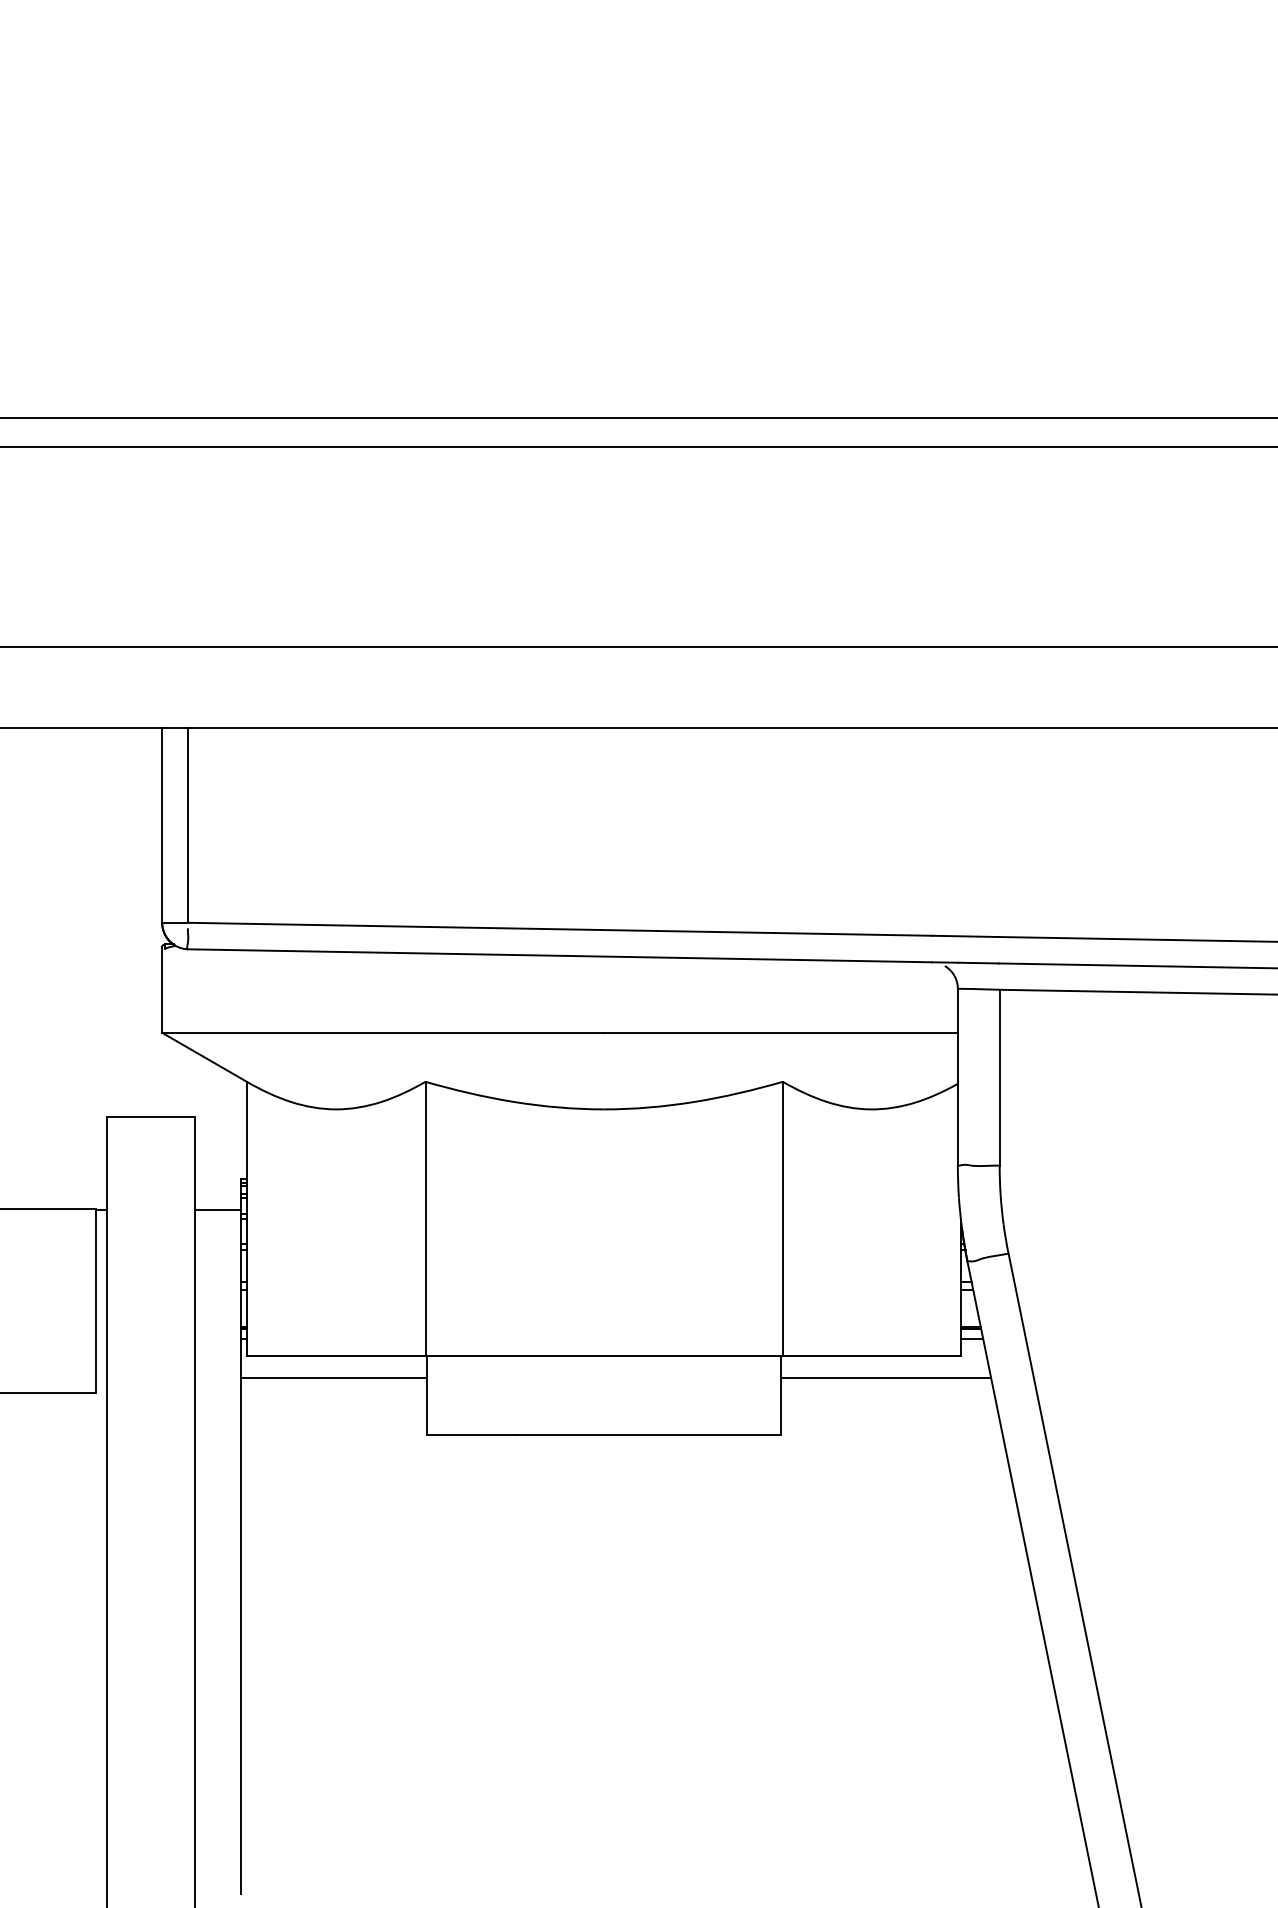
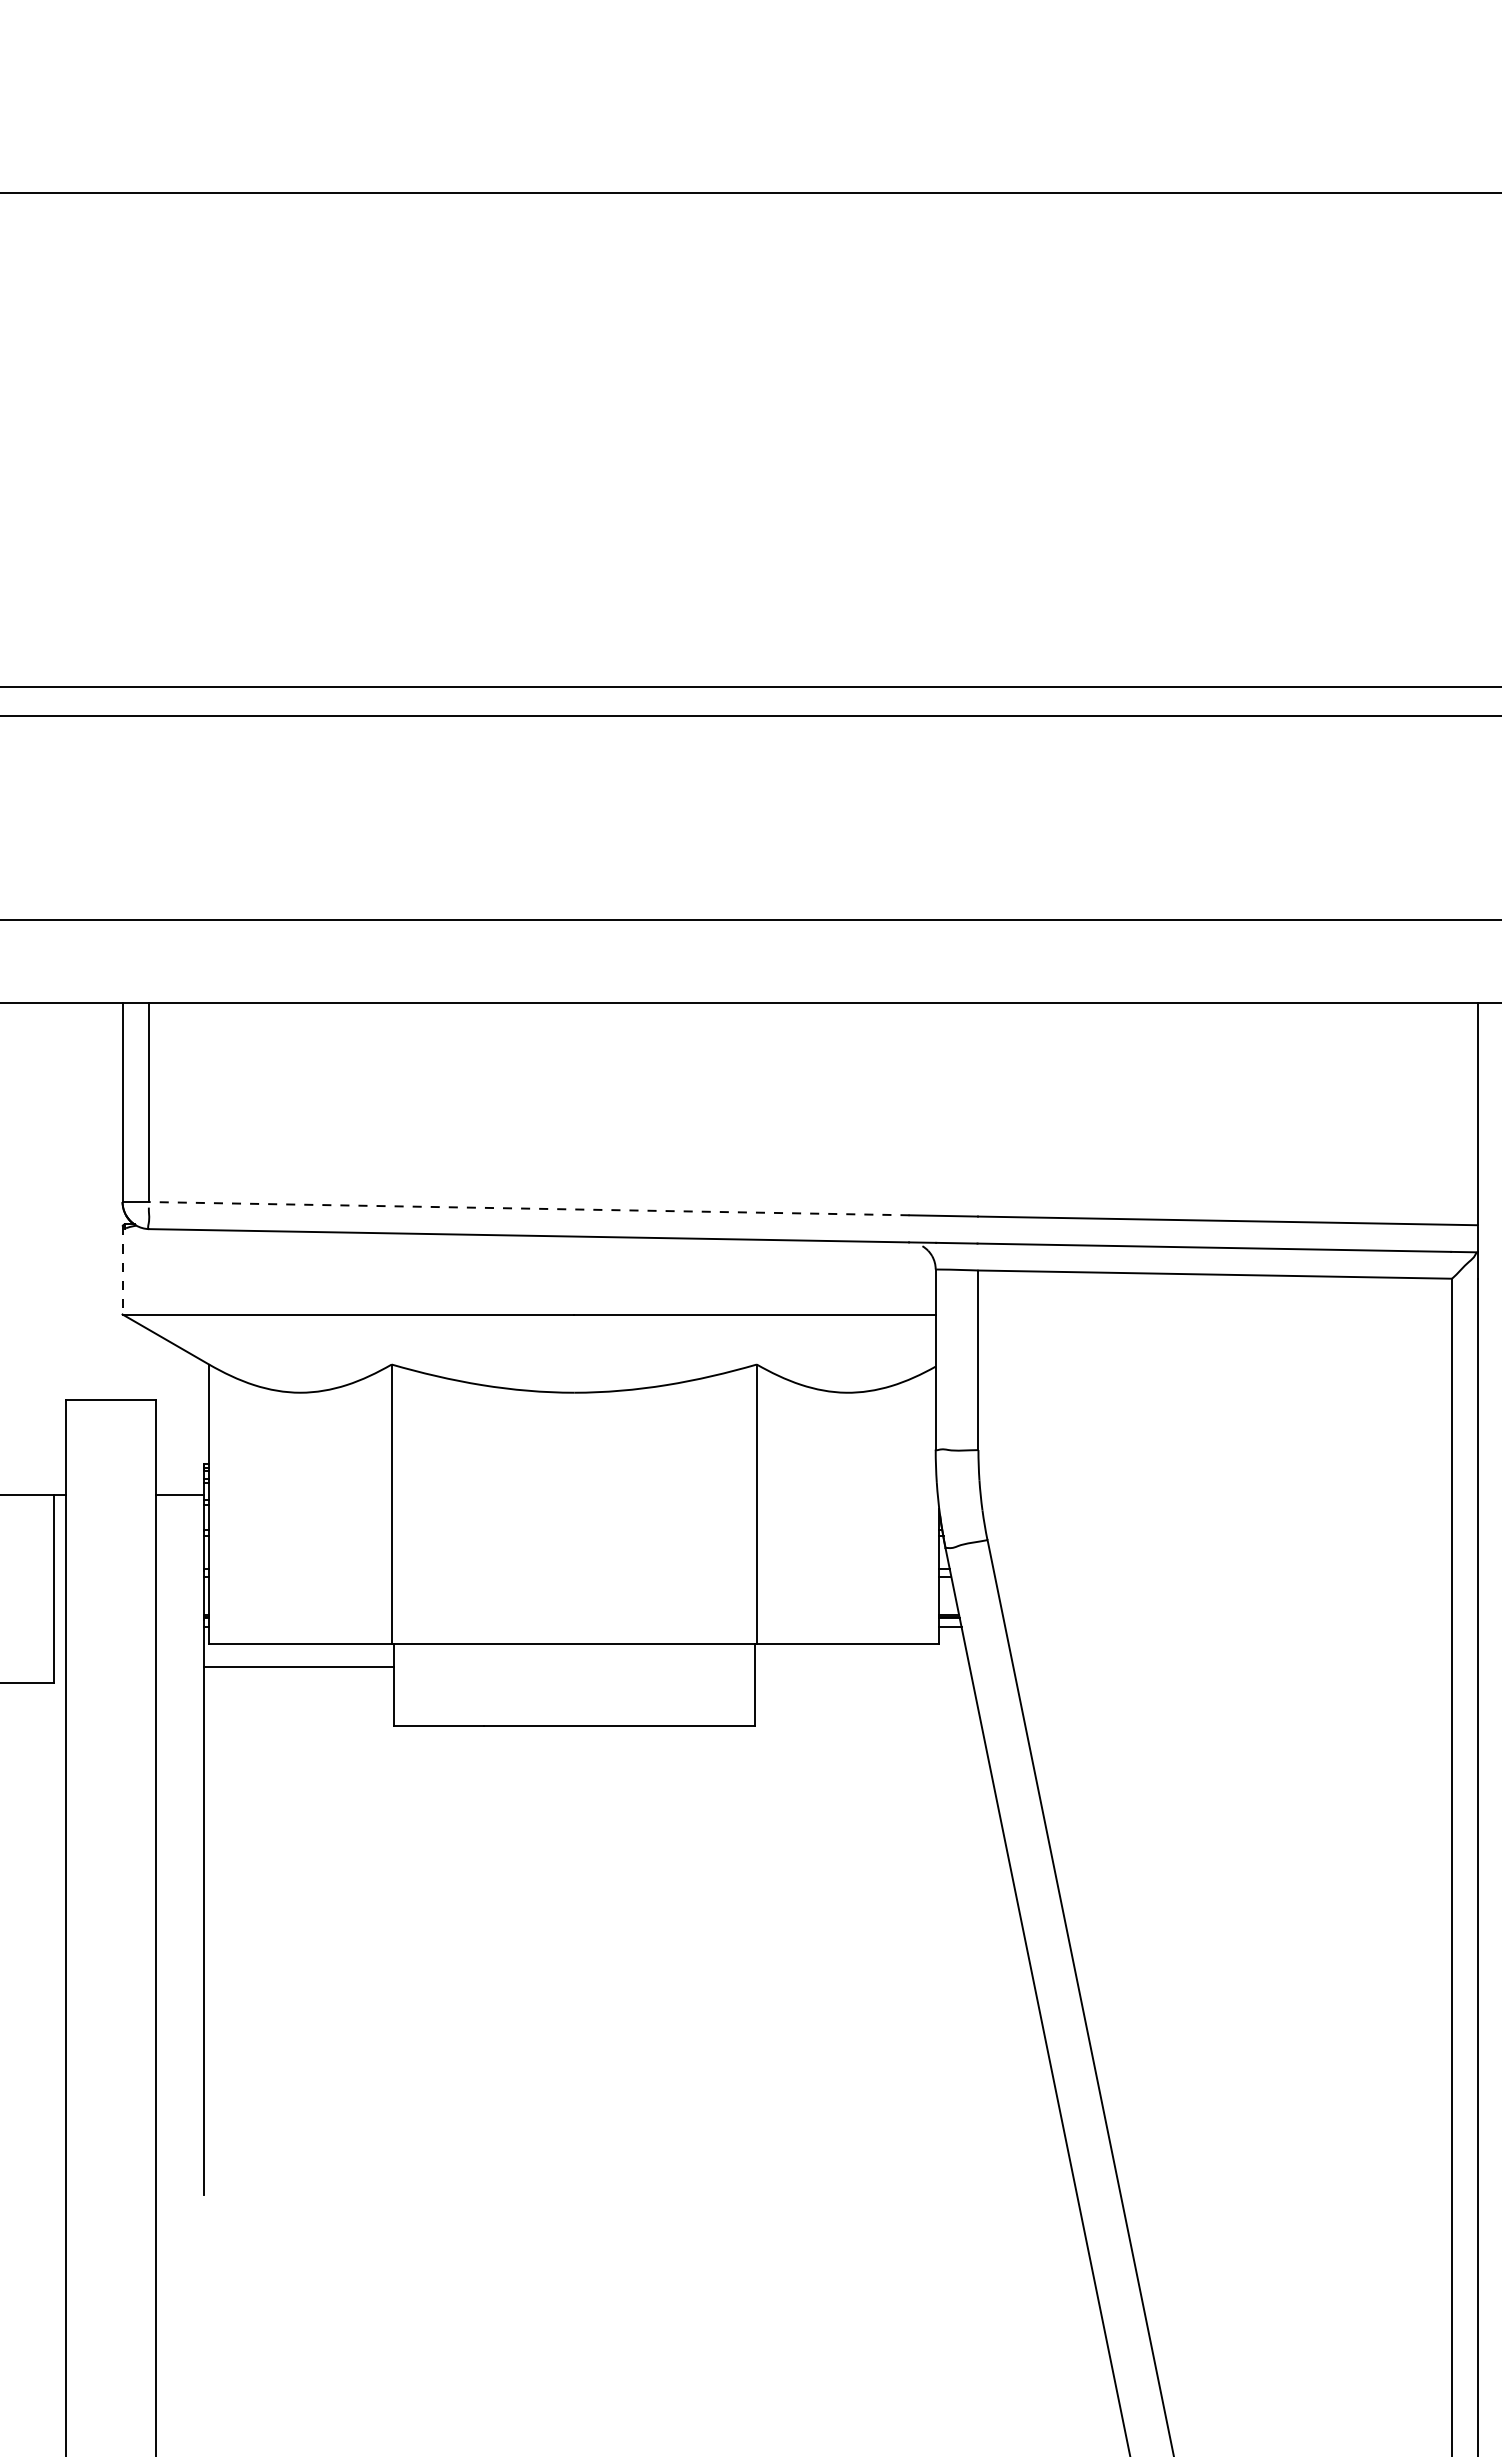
line: (559, 929) -> (528, 1208), solid -> dashed
line: (162, 989) -> (122, 1270), solid -> dashed
line: (886, 1378) -> (862, 1667), removed

